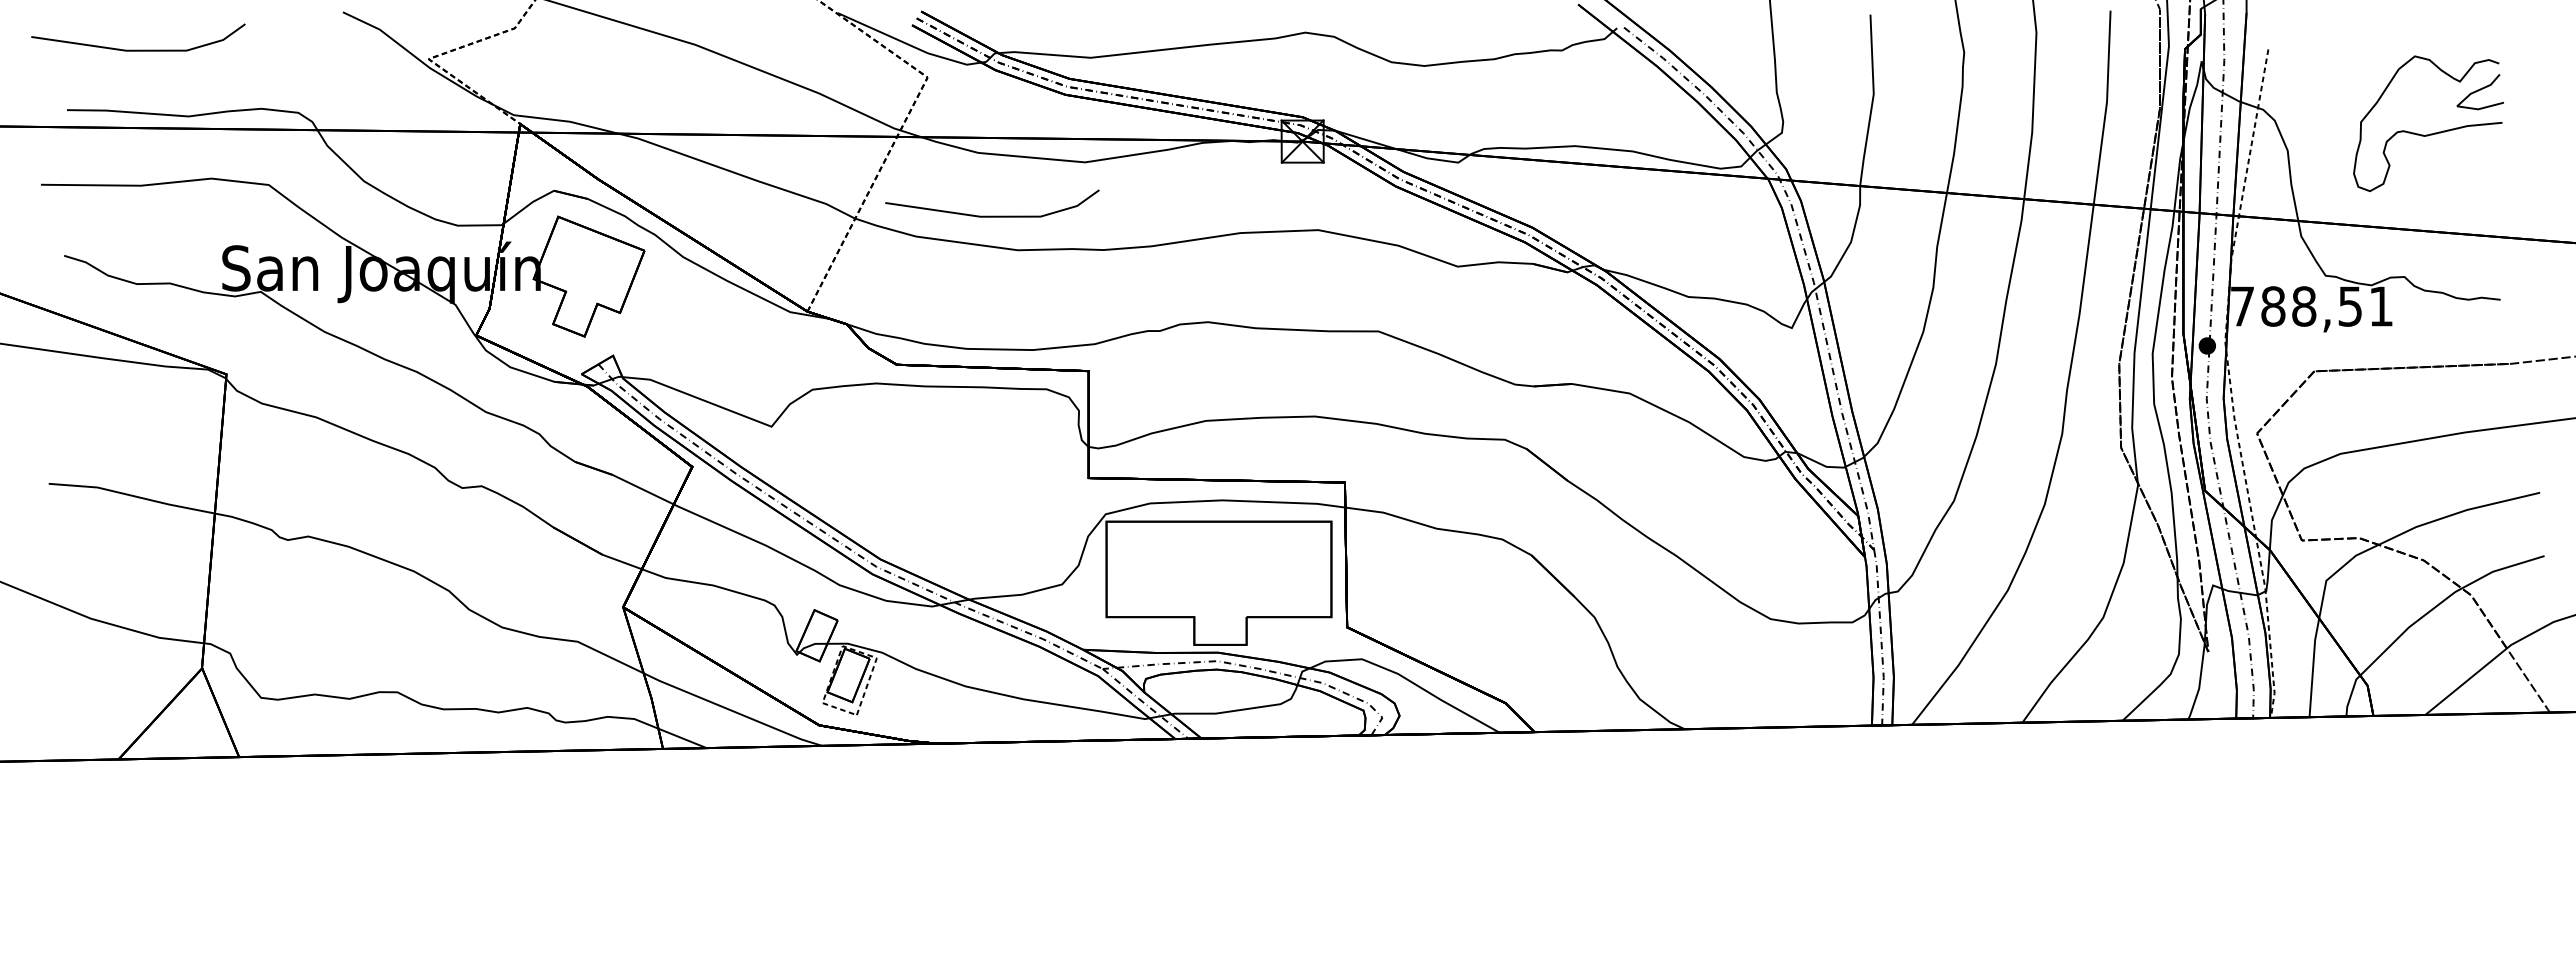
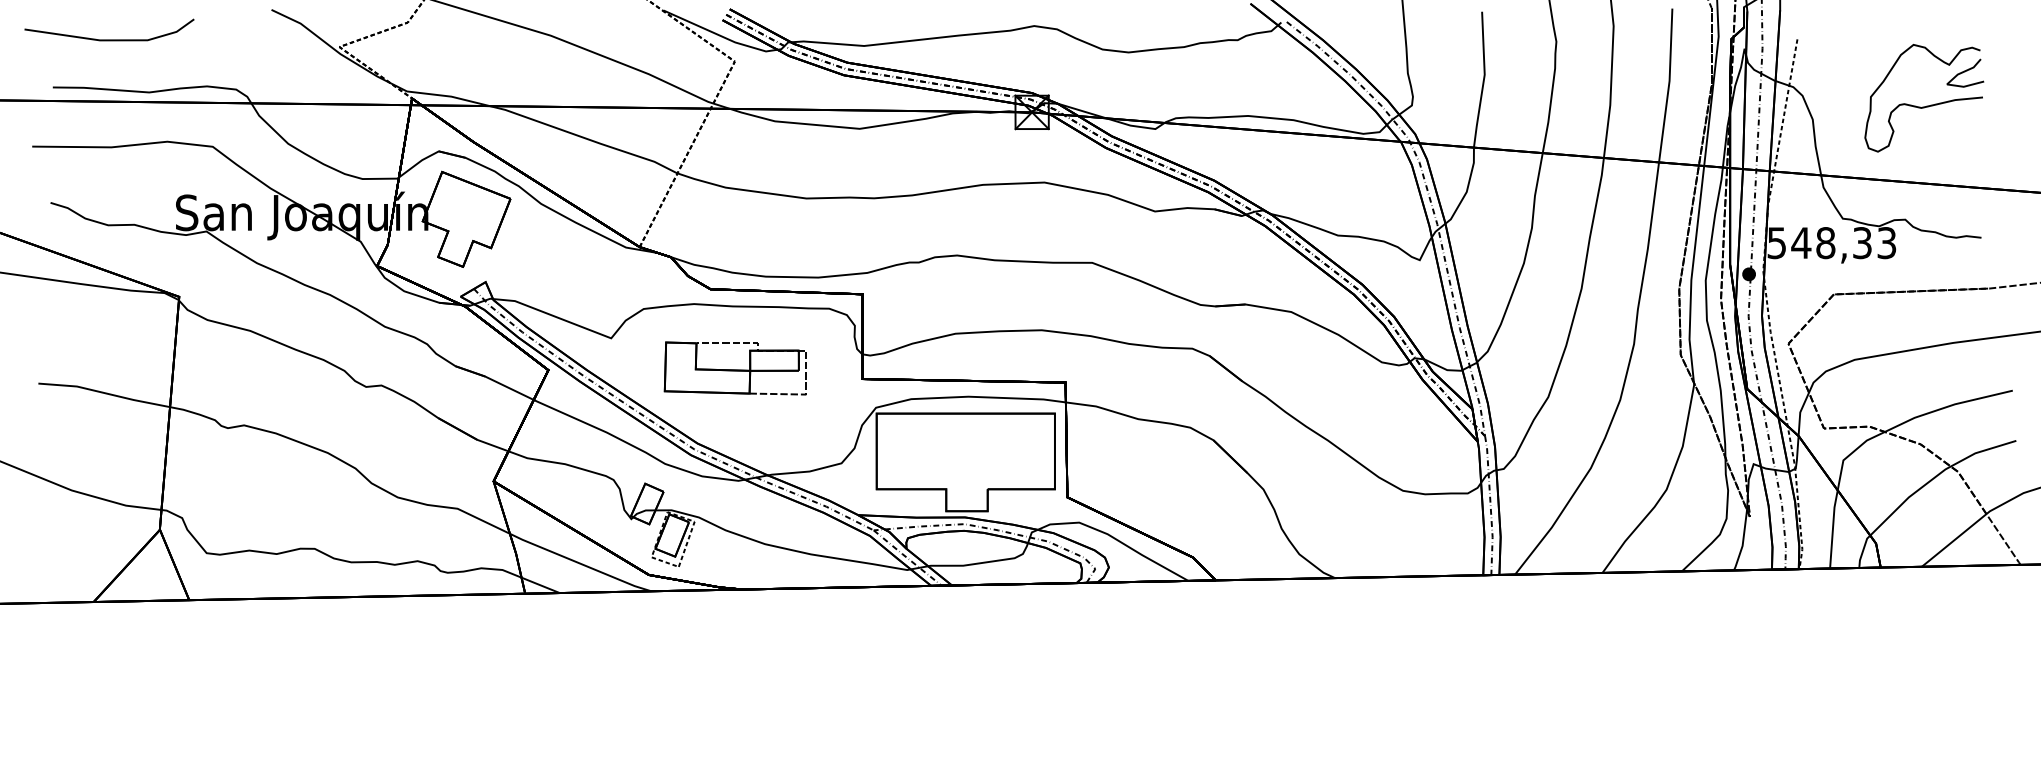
line: (992, 215) -> (786, 170), removed
text: (2311, 306) -> (1831, 243), 788,51 -> 548,33
part: (928, 464) -> (735, 368), added

